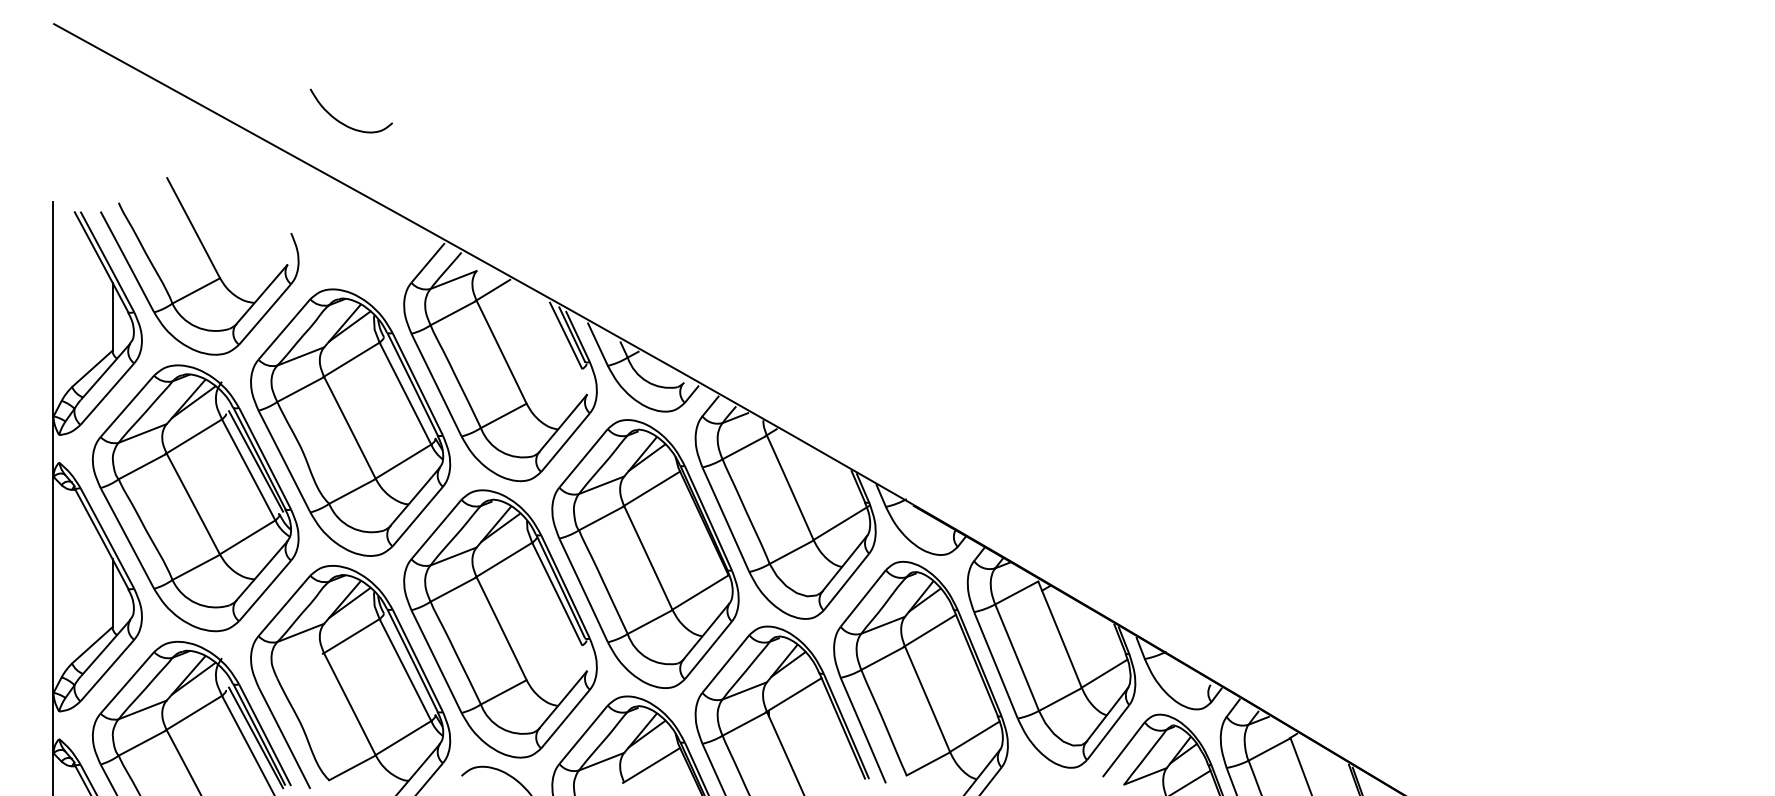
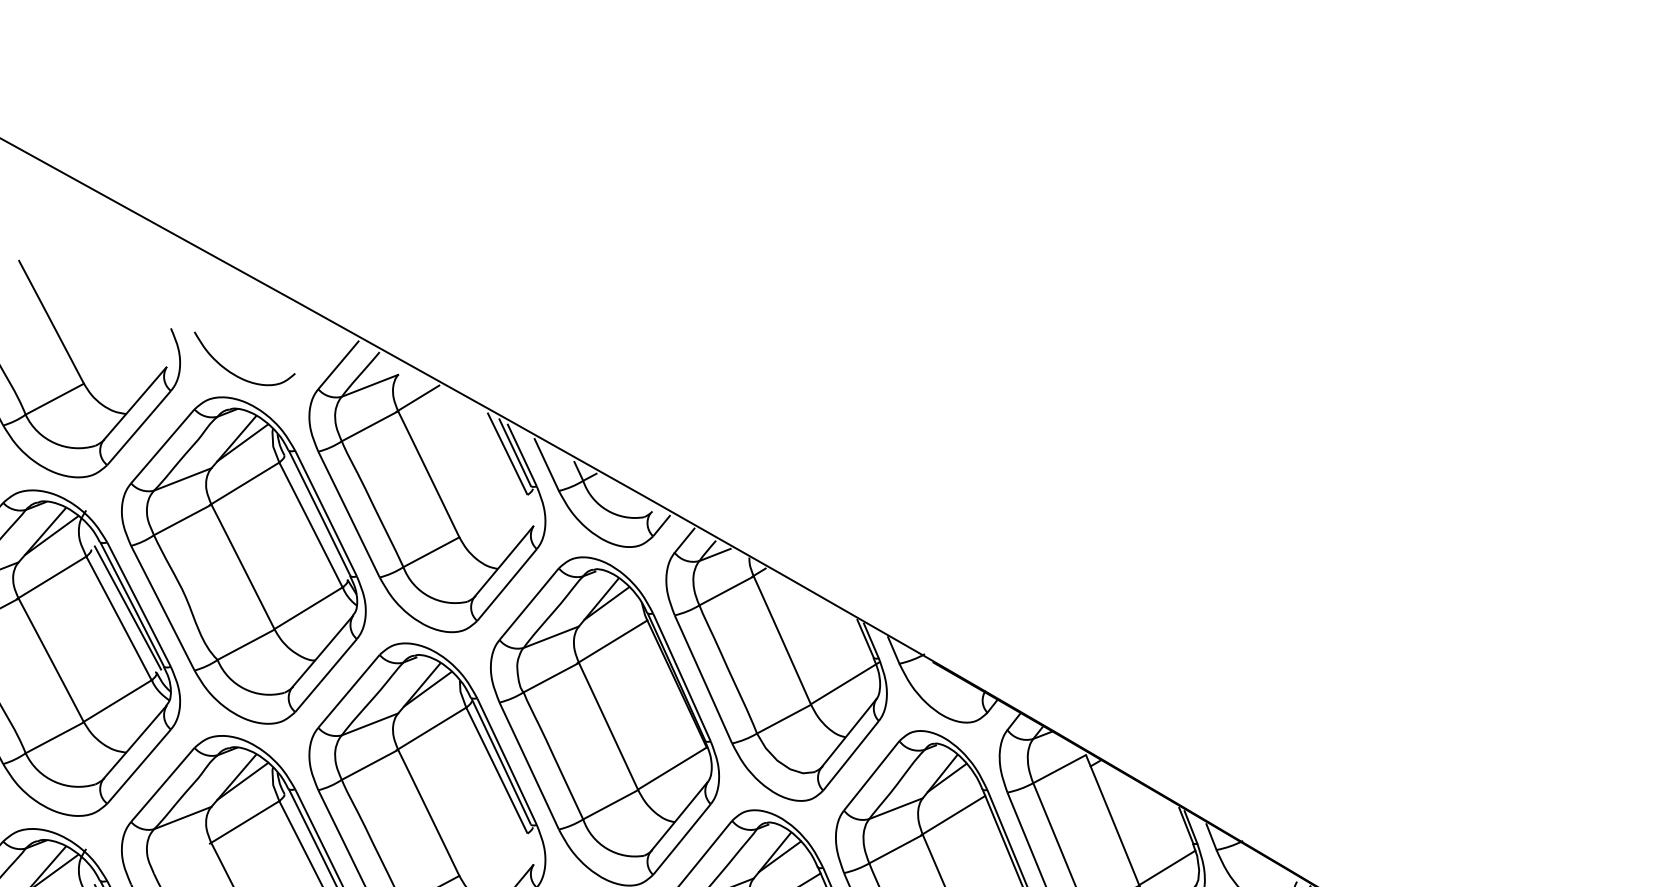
curve: (344, 123) -> (236, 374), moved

